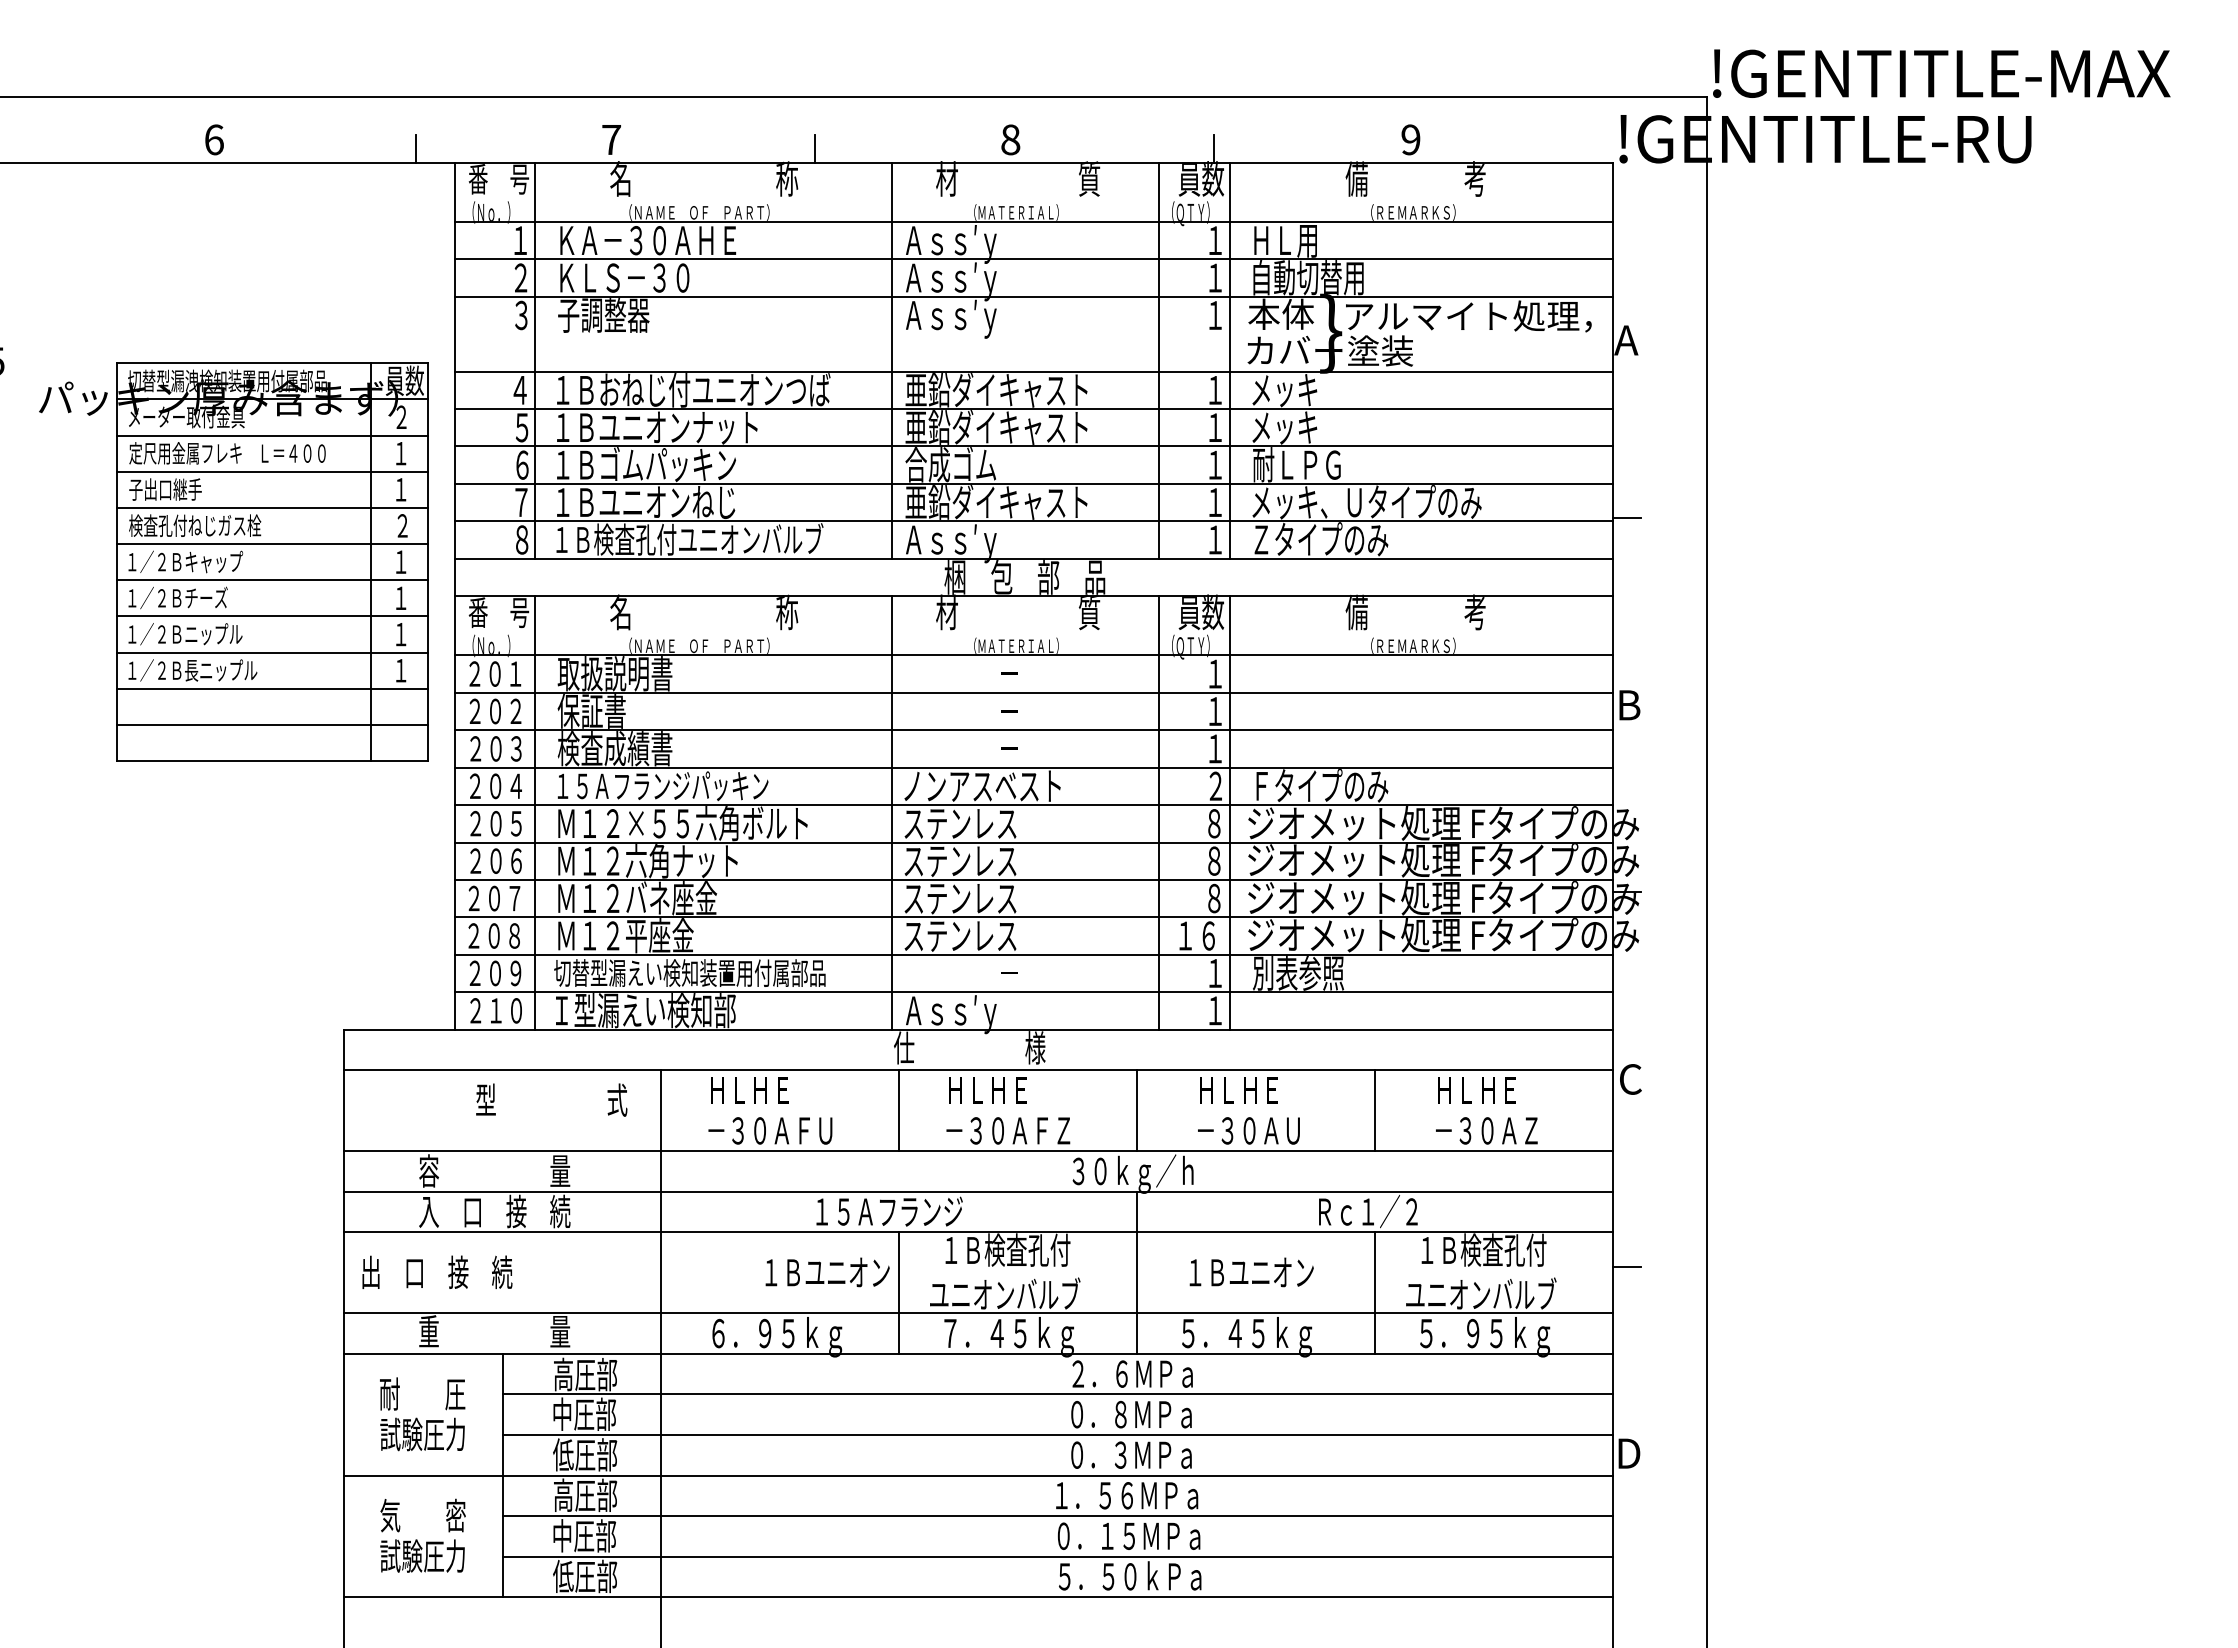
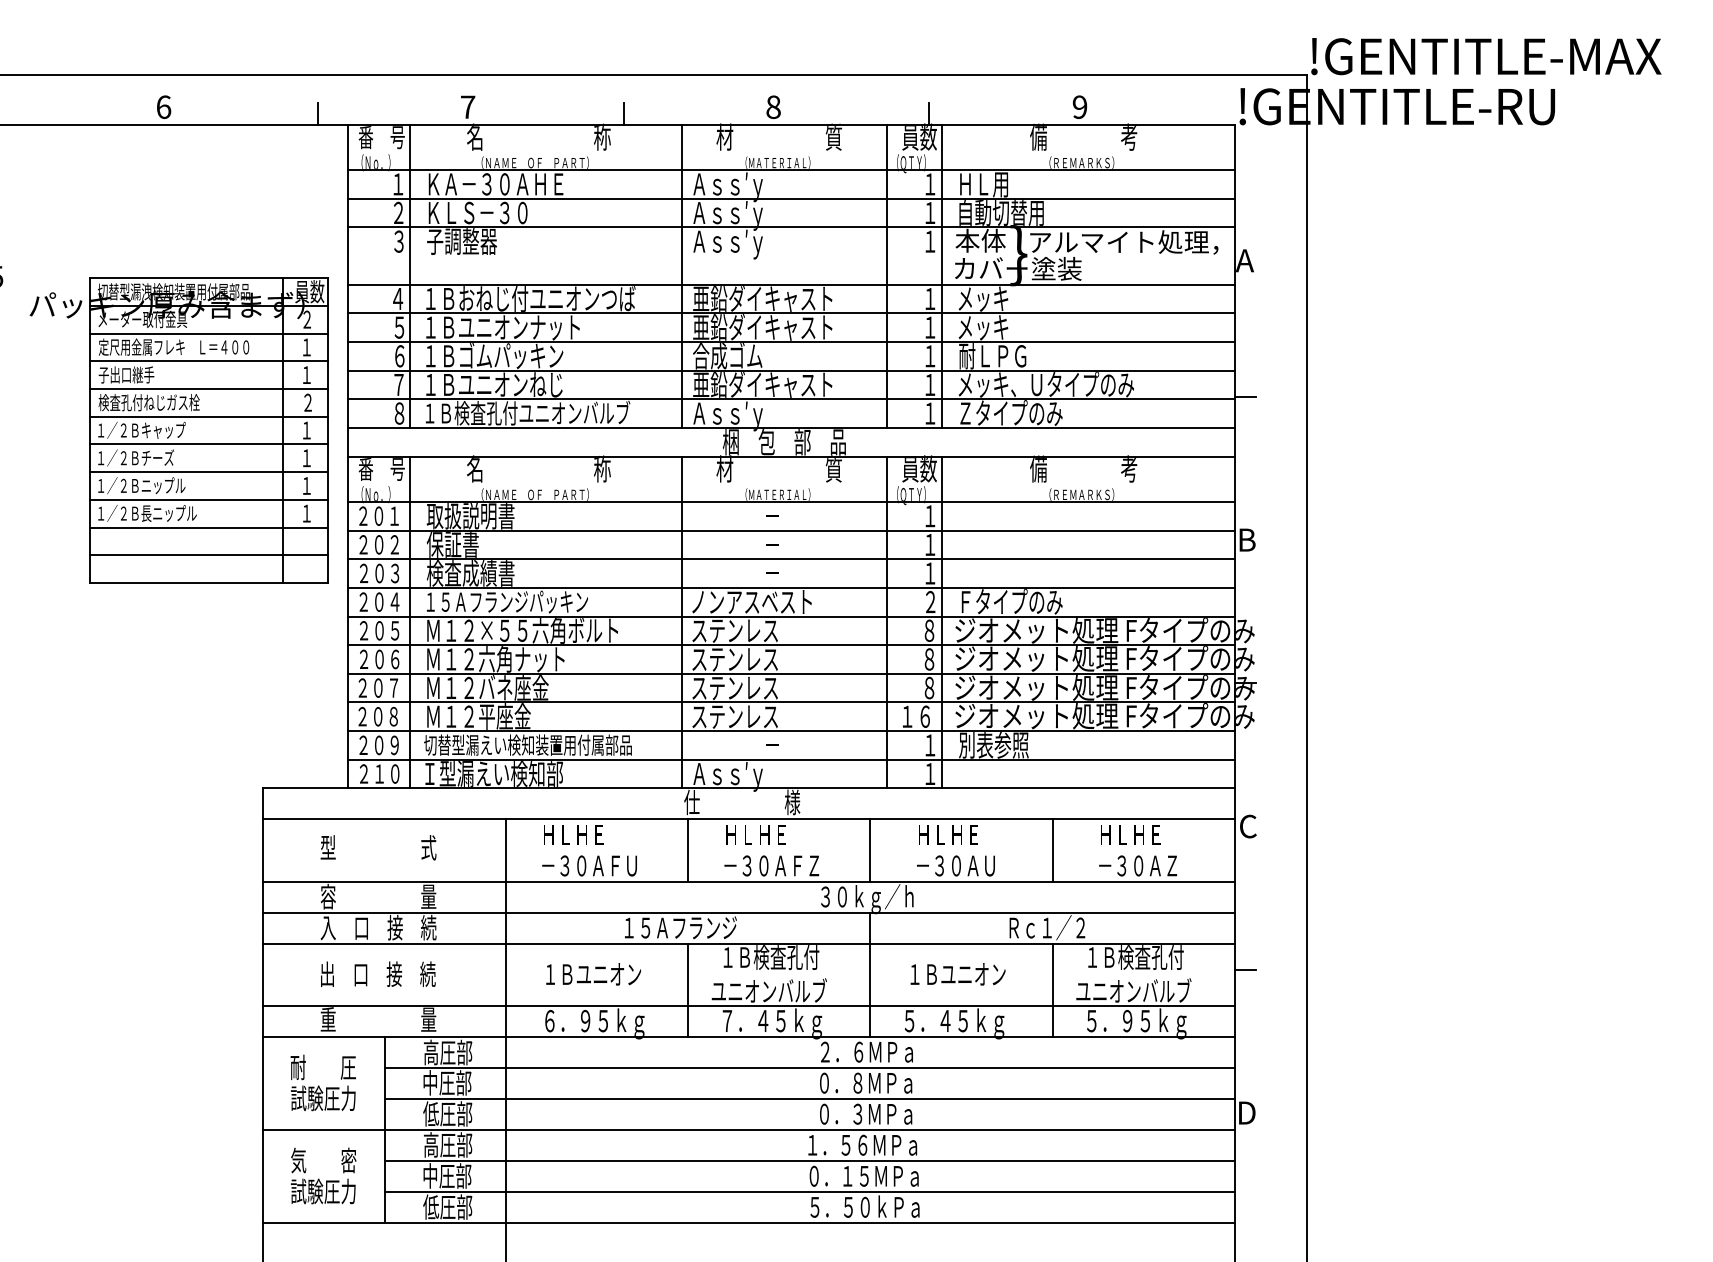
text: (551, 1099) -> (378, 847), moved
text: (437, 1271) -> (378, 973), moved
text: (827, 1272) -> (593, 974), moved

